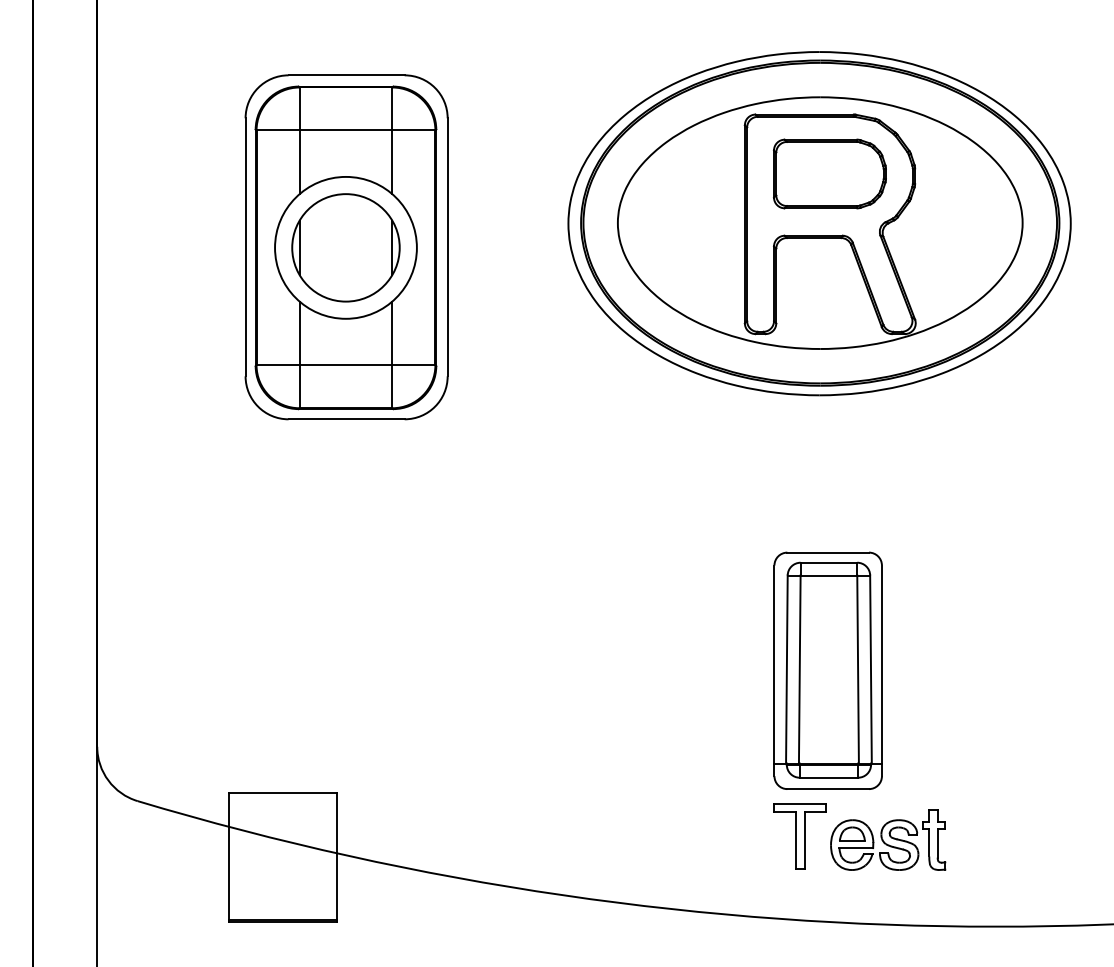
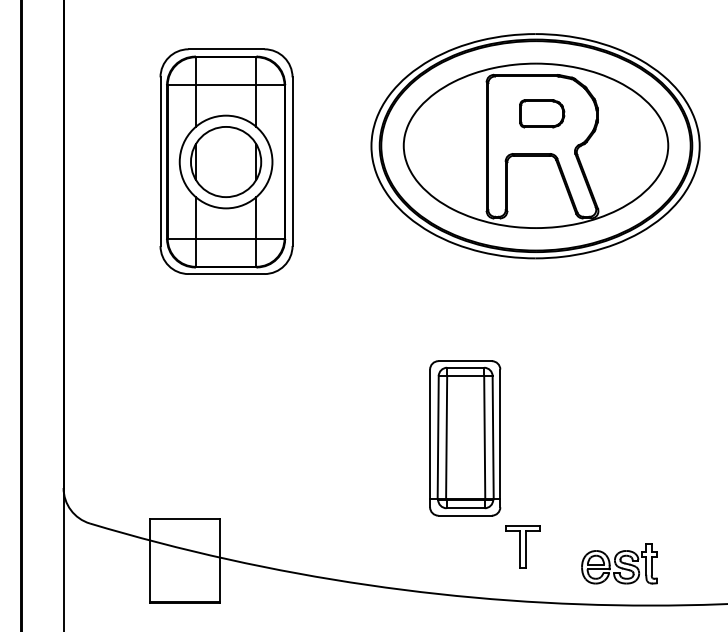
part: (828, 173) -> (541, 113), size x0.6
part: (828, 670) -> (465, 438), moved
part: (888, 839) -> (619, 563), moved

